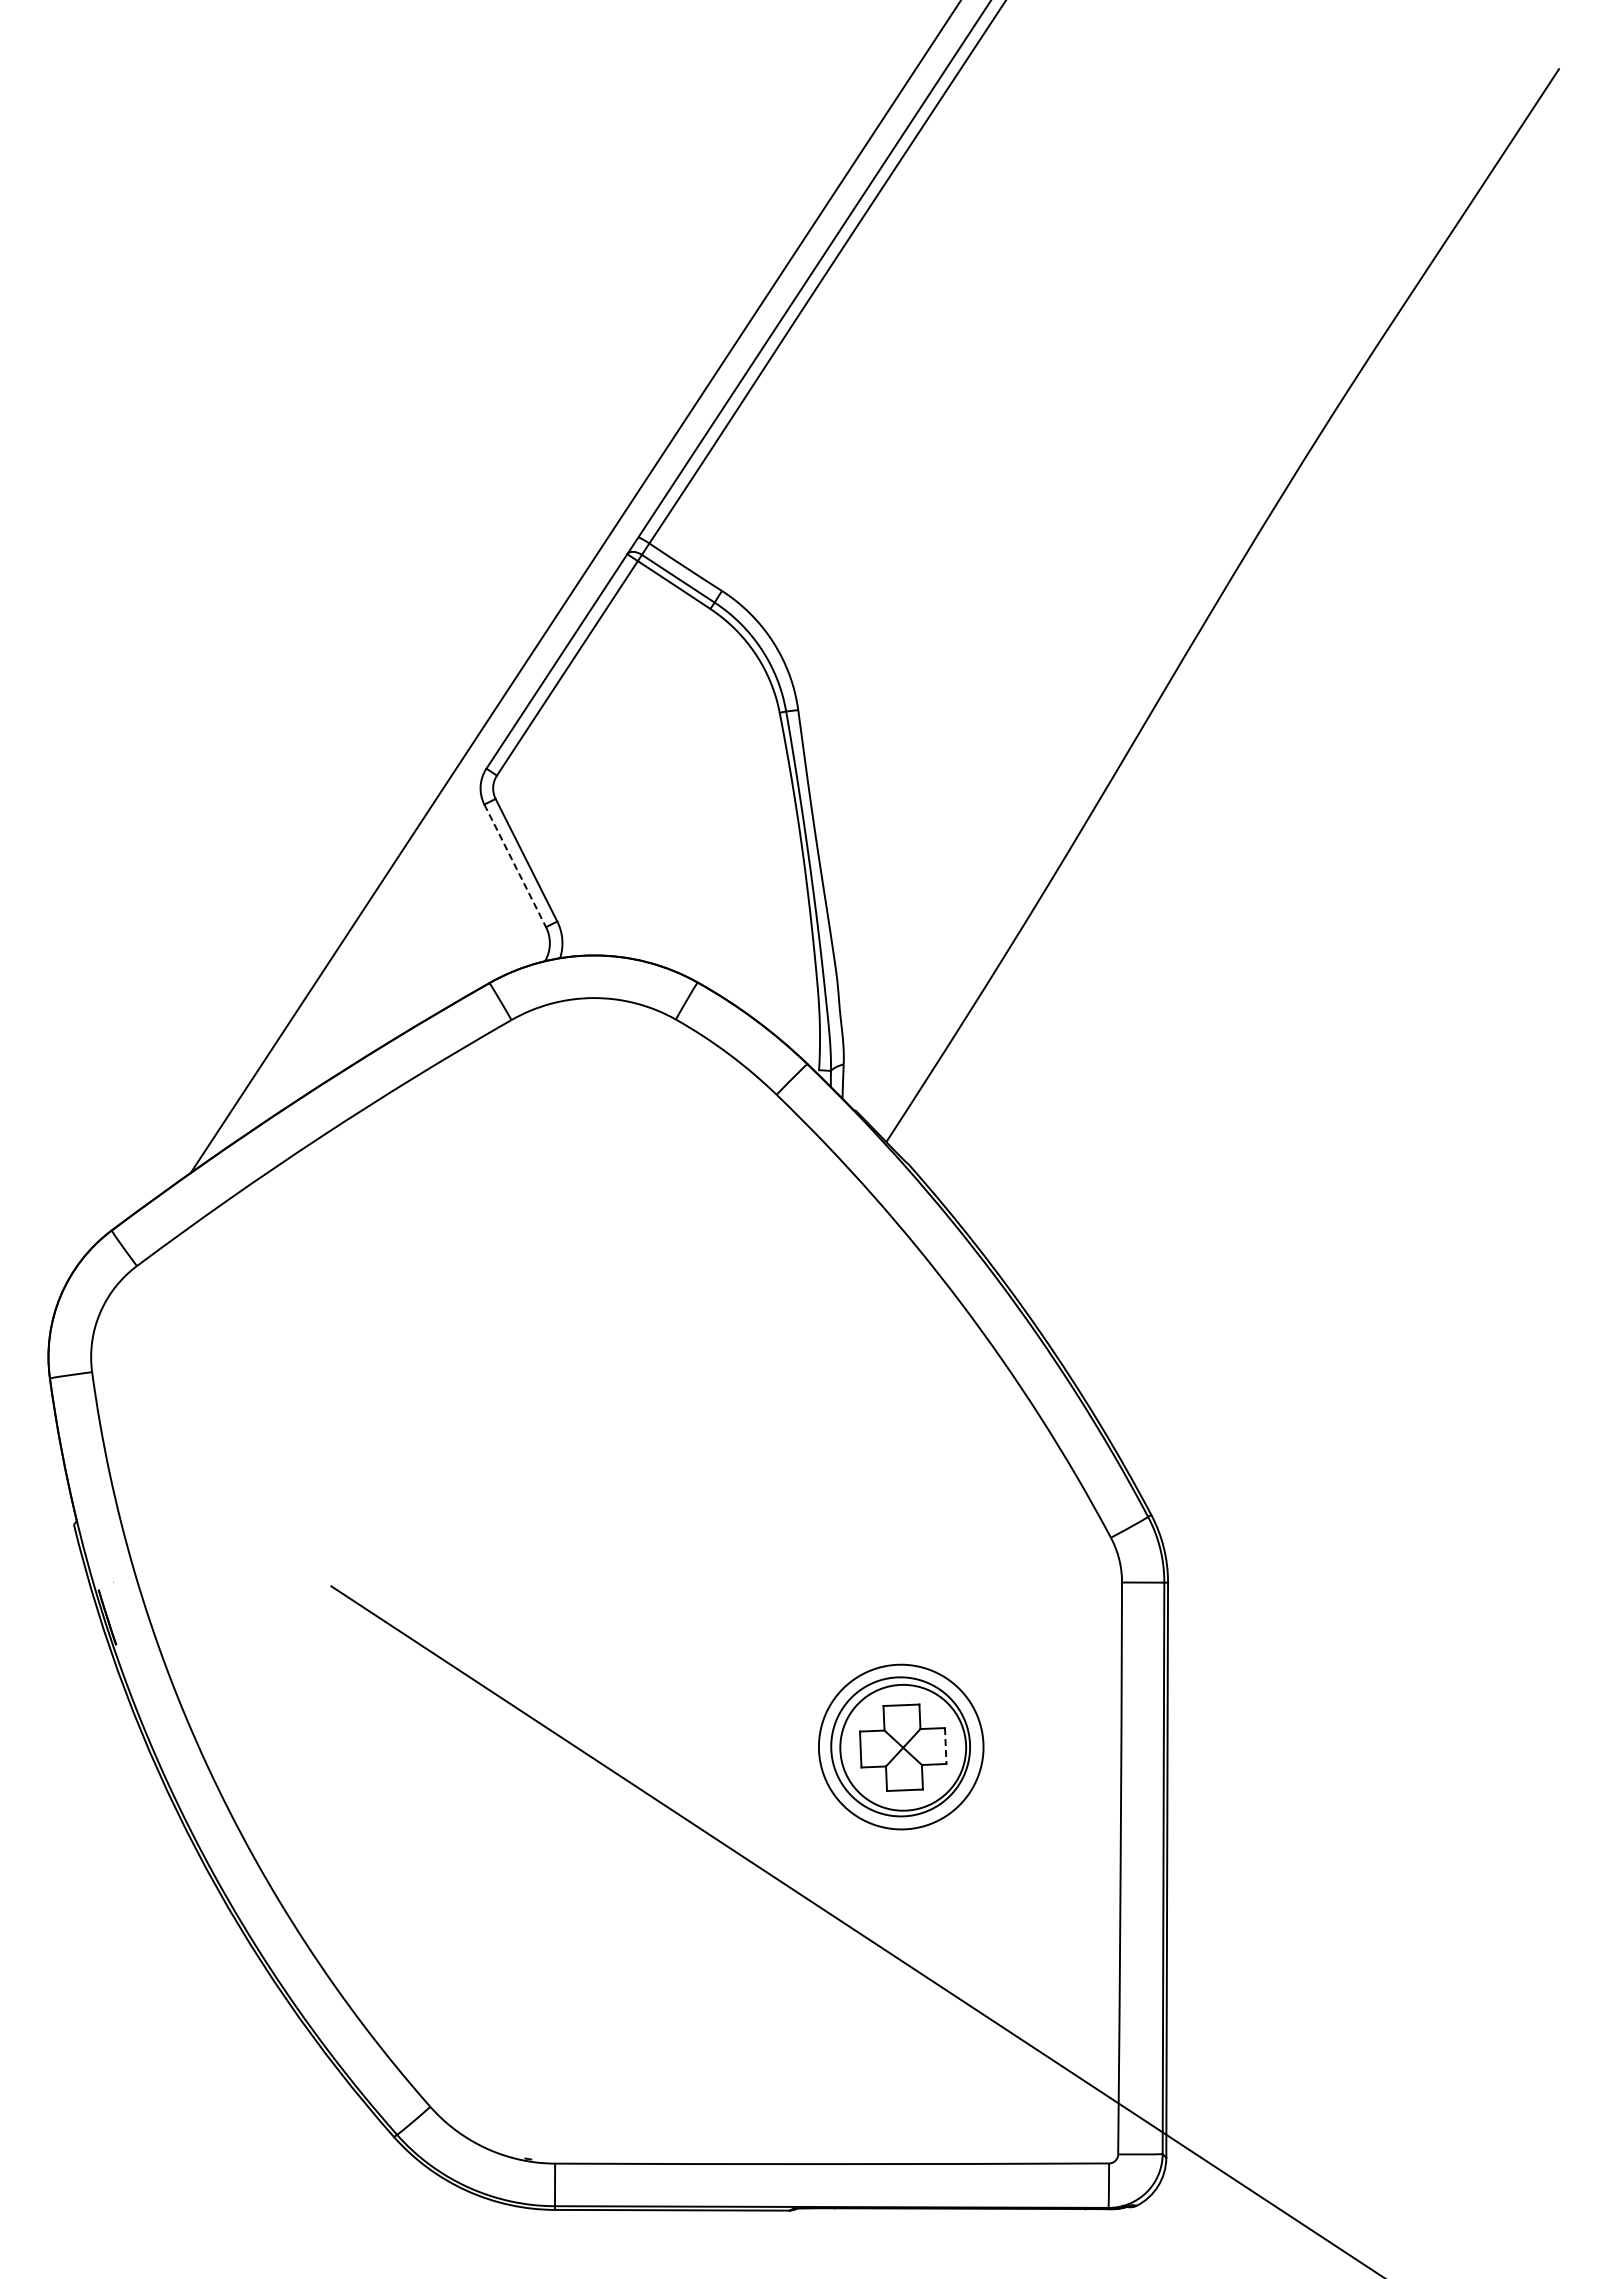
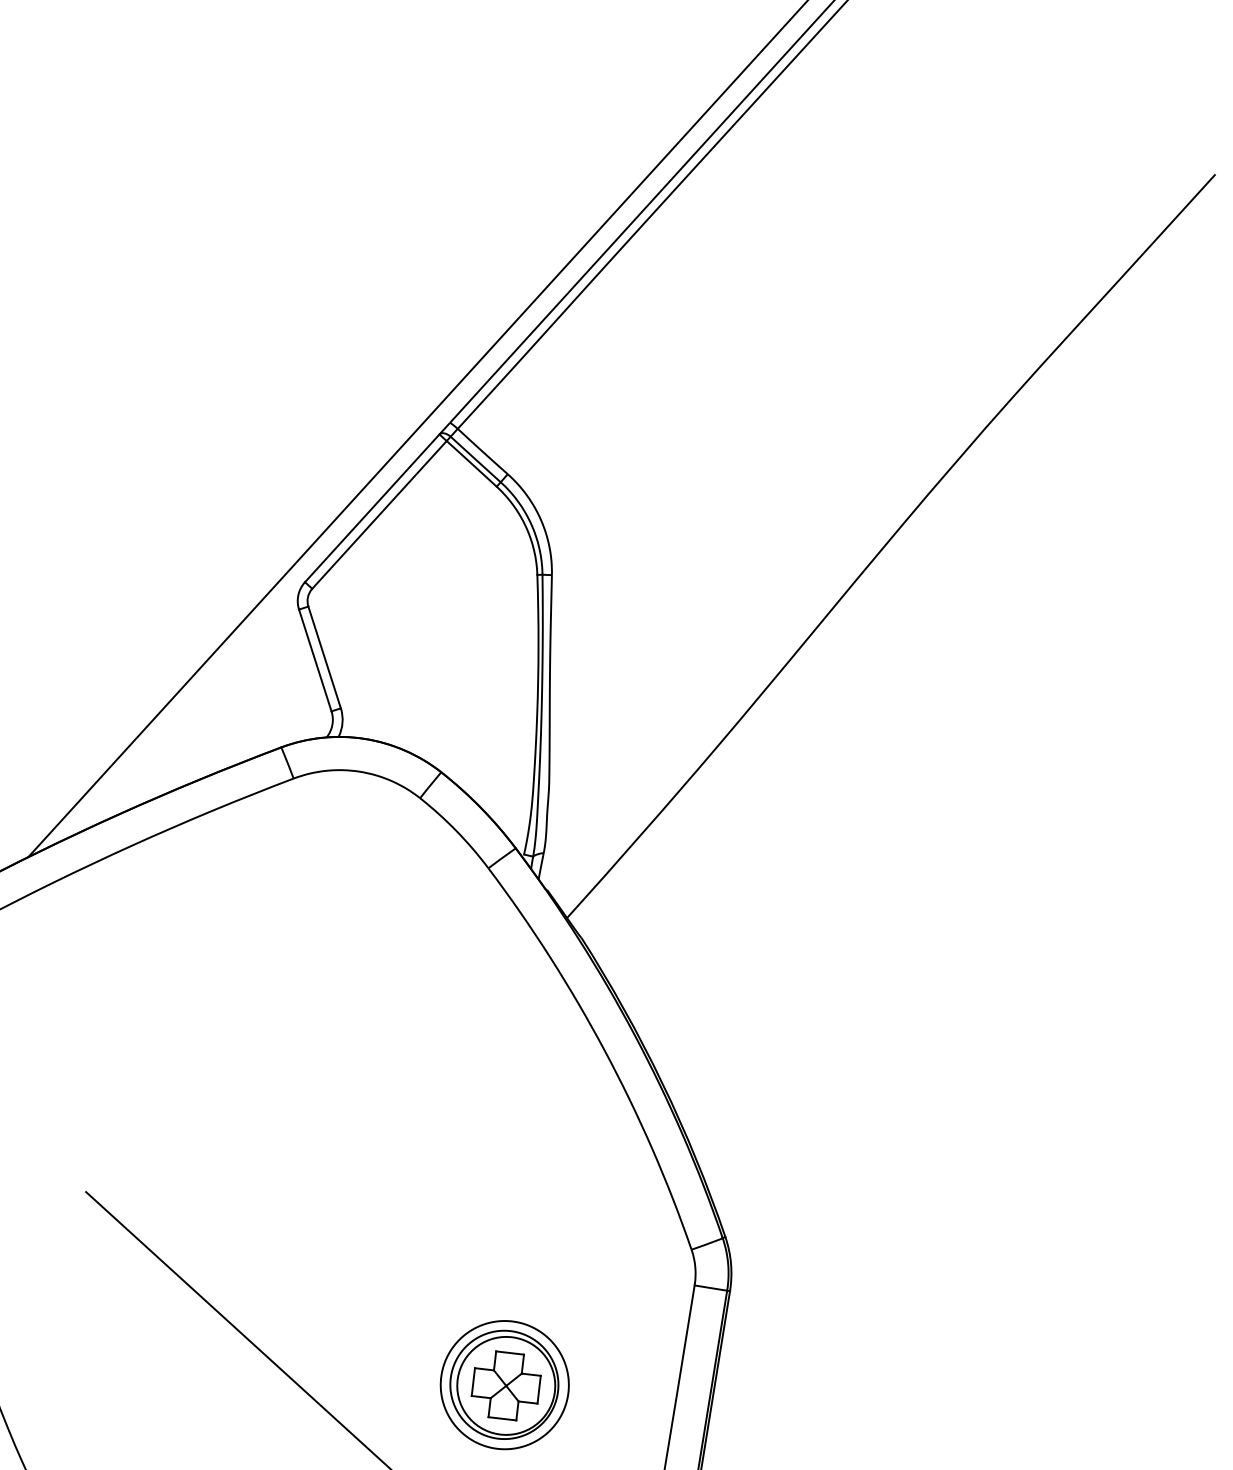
line: (515, 865) -> (315, 660), dashed -> solid
line: (945, 1746) -> (538, 1390), dashed -> solid

